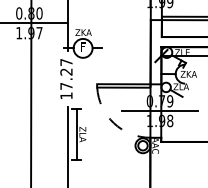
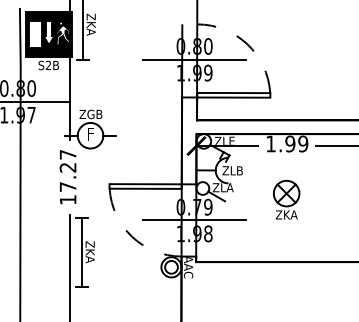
text: (83, 32) -> (90, 114), ZKA -> ZGB
text: (192, 74) -> (238, 170), ZKA -> ZLB
text: (82, 134) -> (89, 252), ZLA -> ZKA

